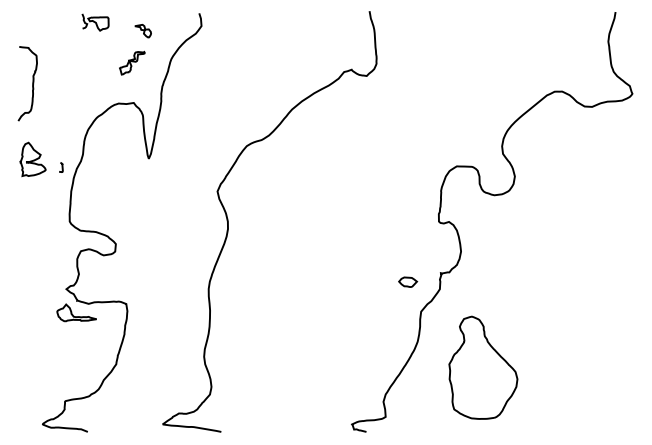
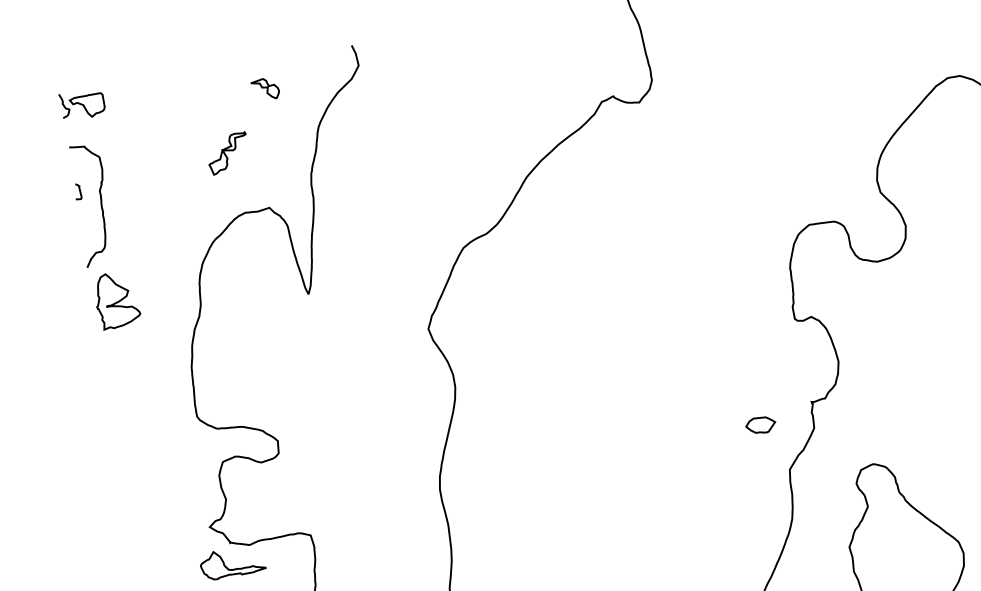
part: (95, 22) -> (82, 104), moved
part: (132, 62) -> (228, 152), moved
part: (32, 159) -> (116, 300), moved
curve: (61, 167) -> (78, 191), moved

